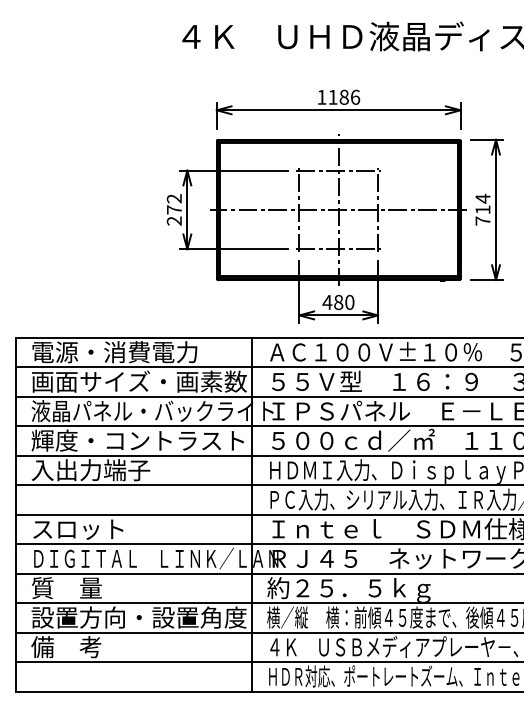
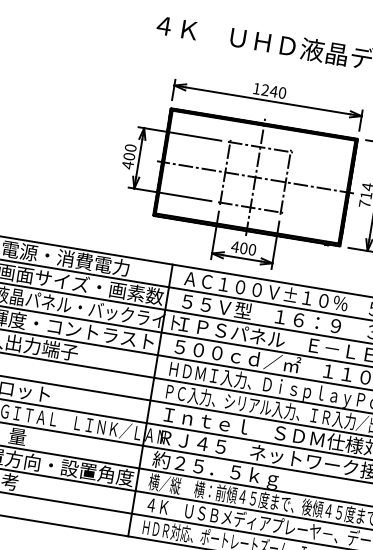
text: (344, 96) -> (274, 90), 1186 -> 1240
text: (173, 210) -> (128, 157), 272 -> 400
text: (338, 302) -> (243, 248), 480 -> 400

